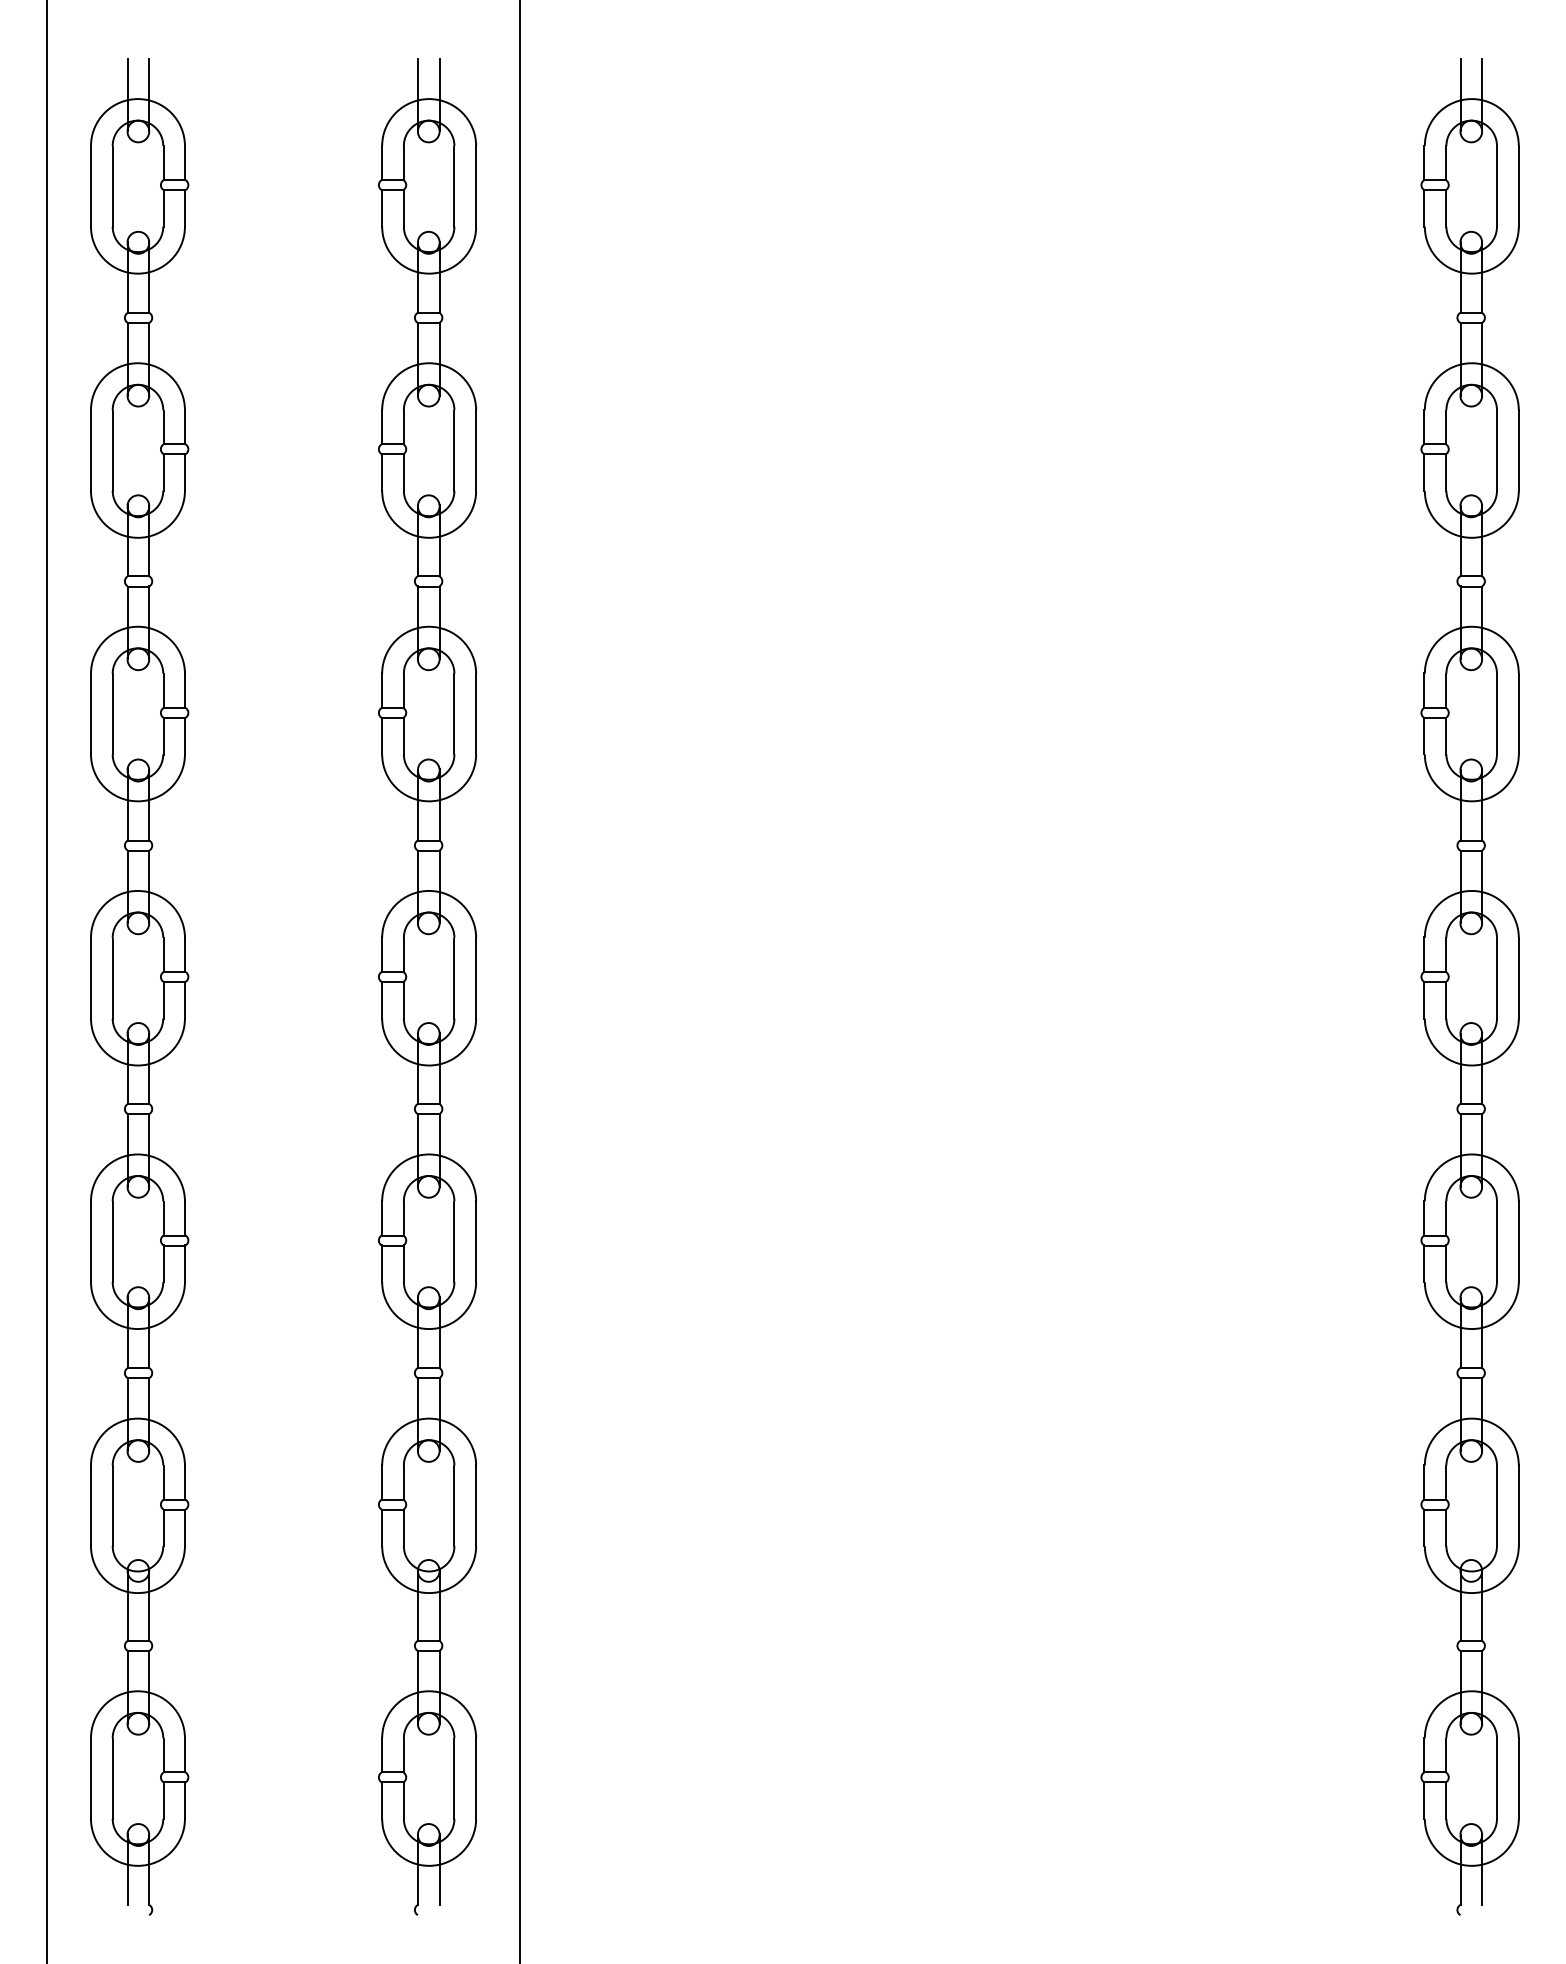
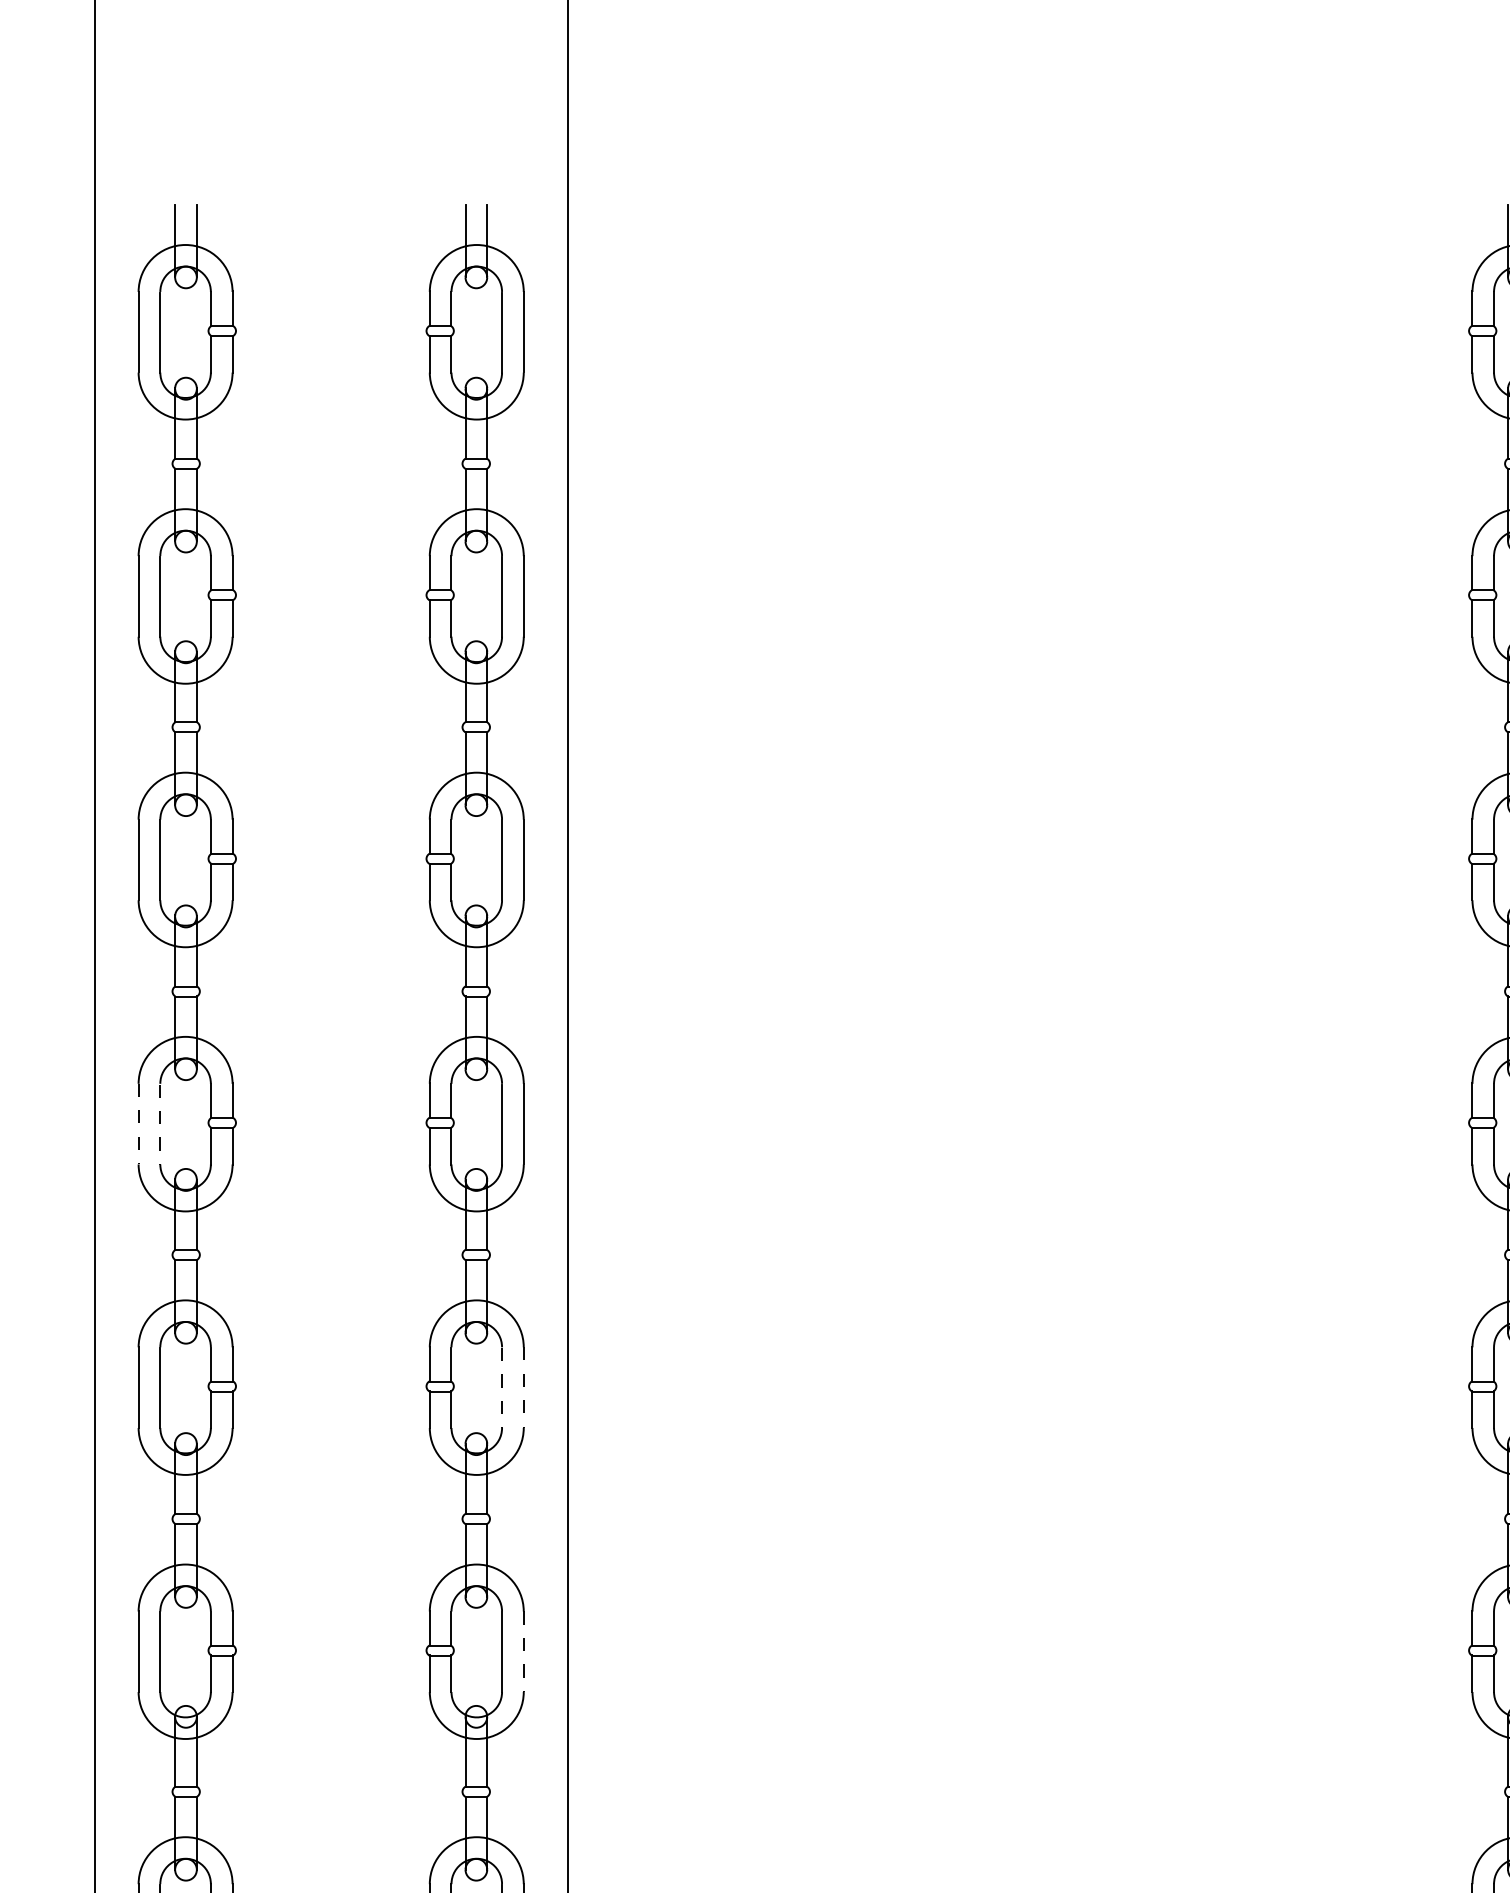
line: (91, 978) -> (139, 1124), solid -> dashed
line: (112, 979) -> (160, 1125), solid -> dashed
line: (454, 1242) -> (502, 1388), solid -> dashed
line: (476, 1242) -> (524, 1388), solid -> dashed
line: (476, 1506) -> (524, 1652), solid -> dashed

